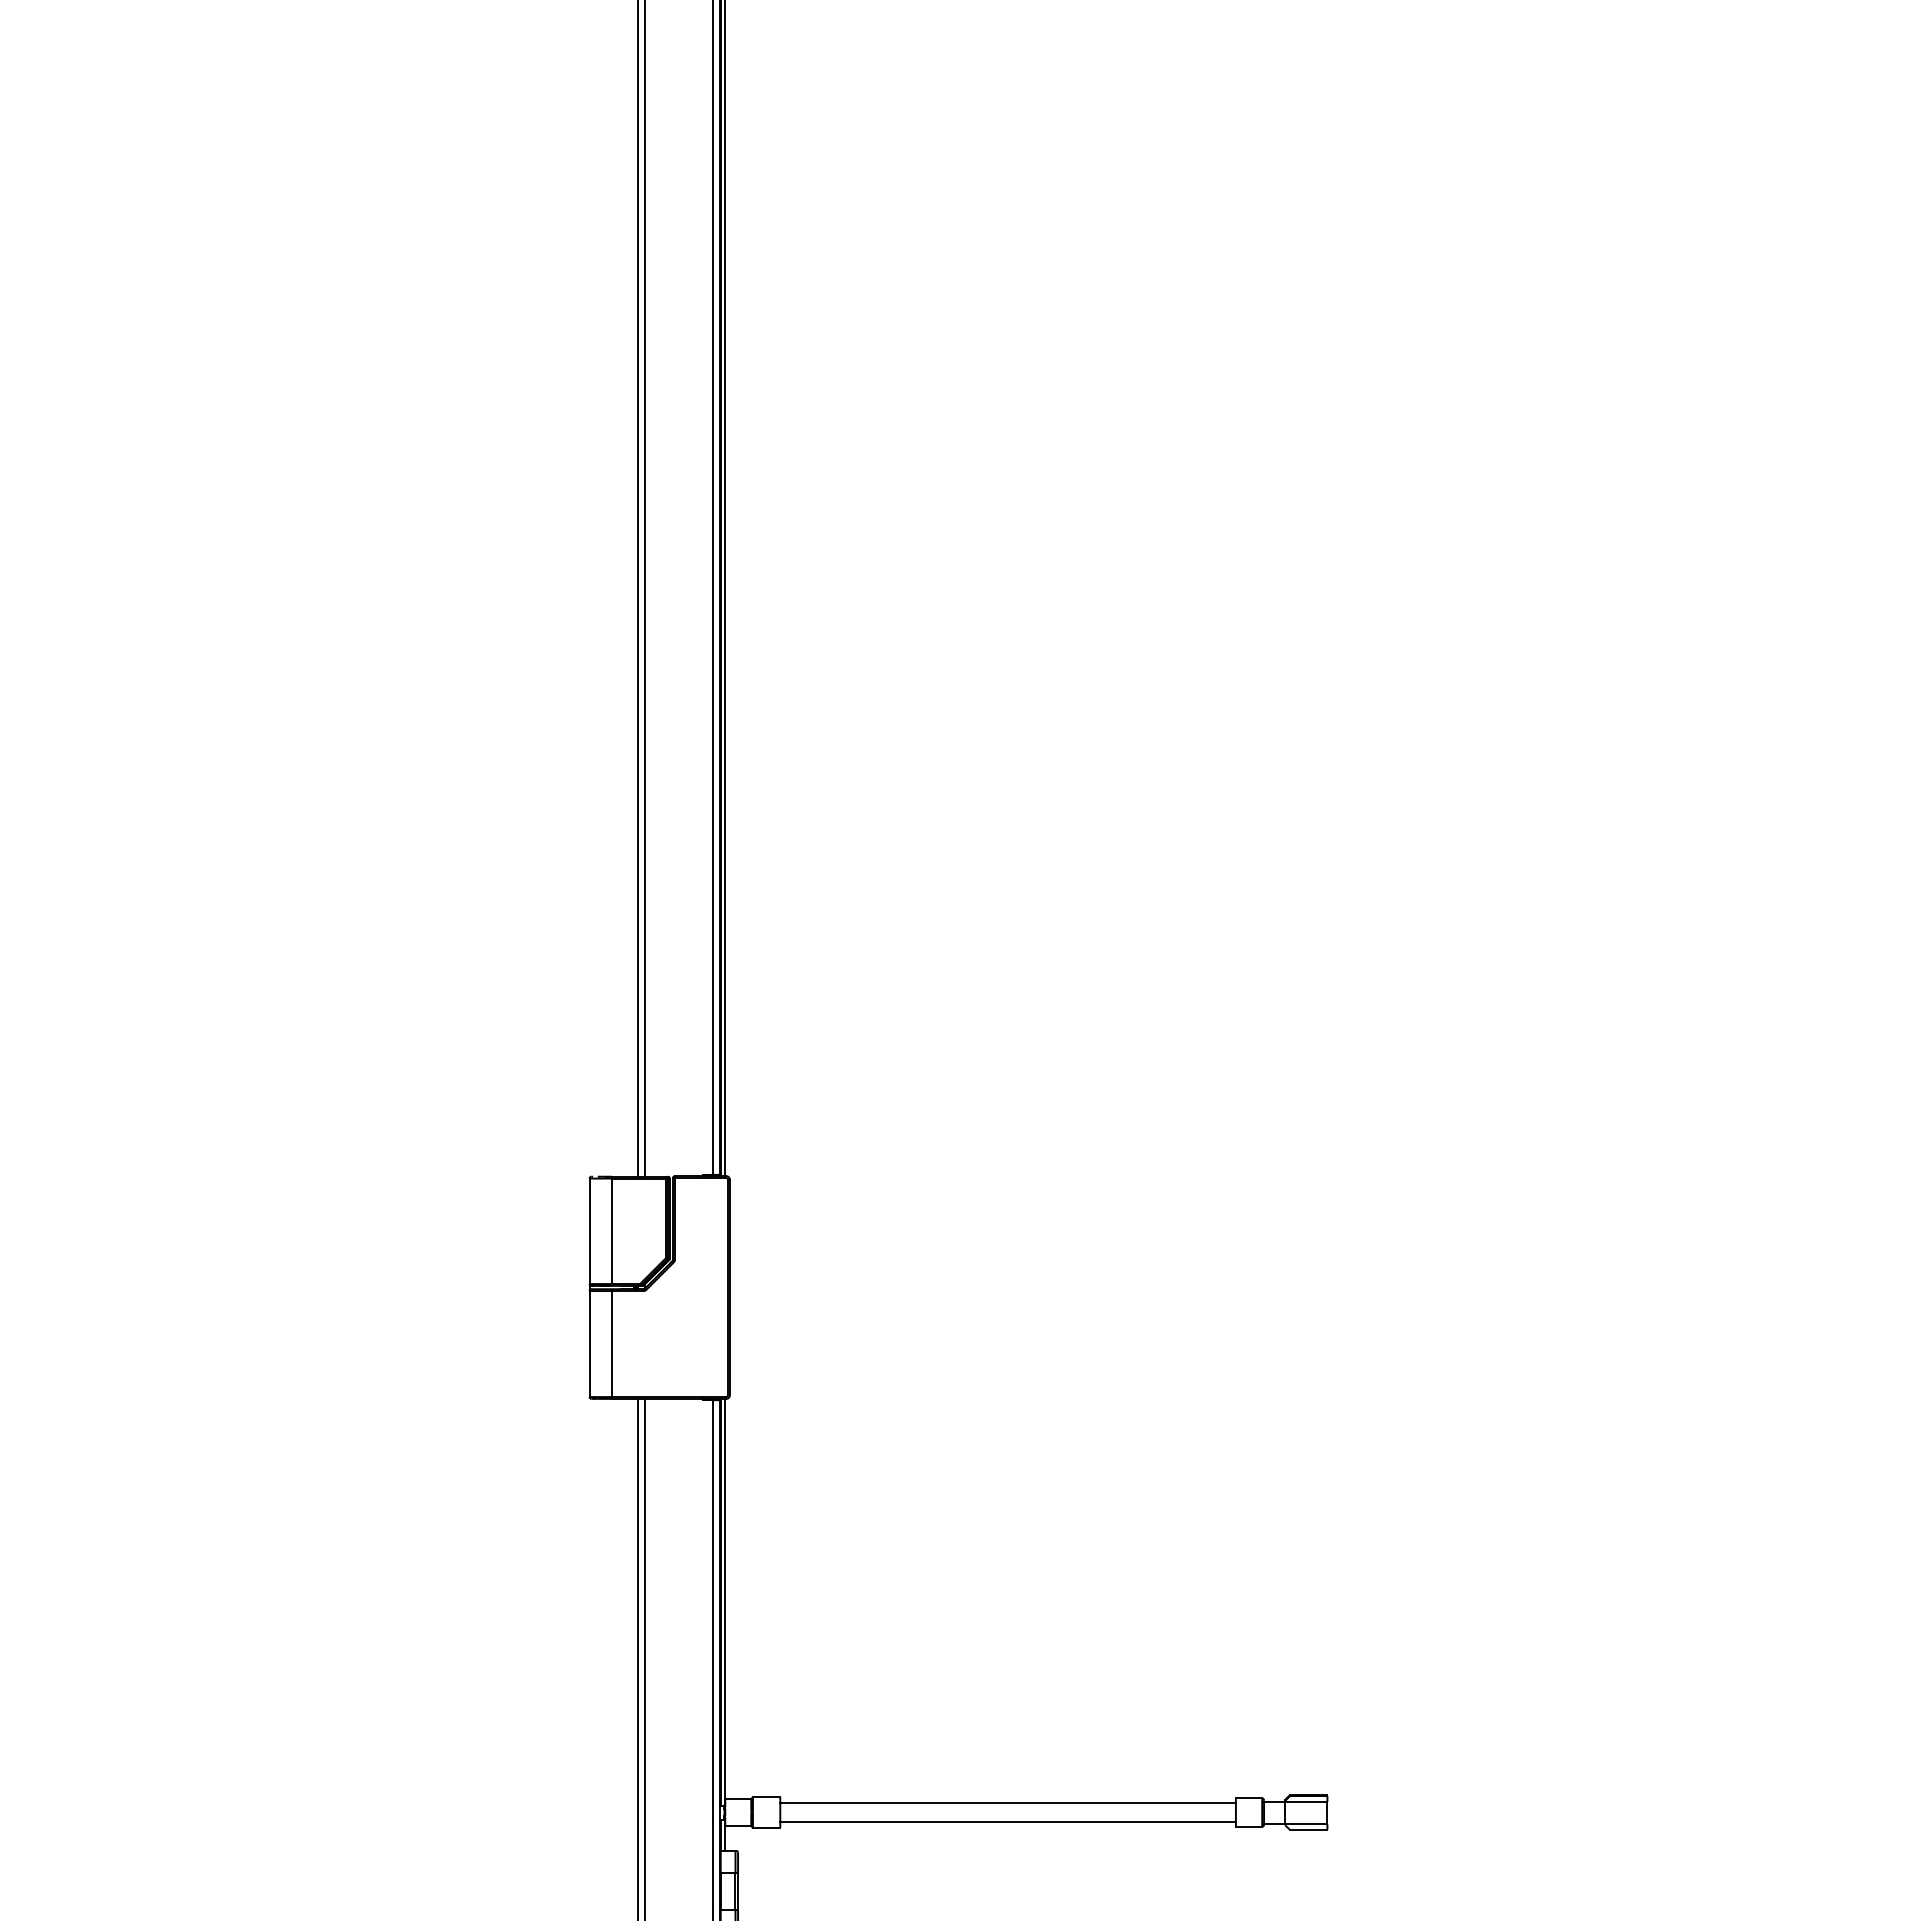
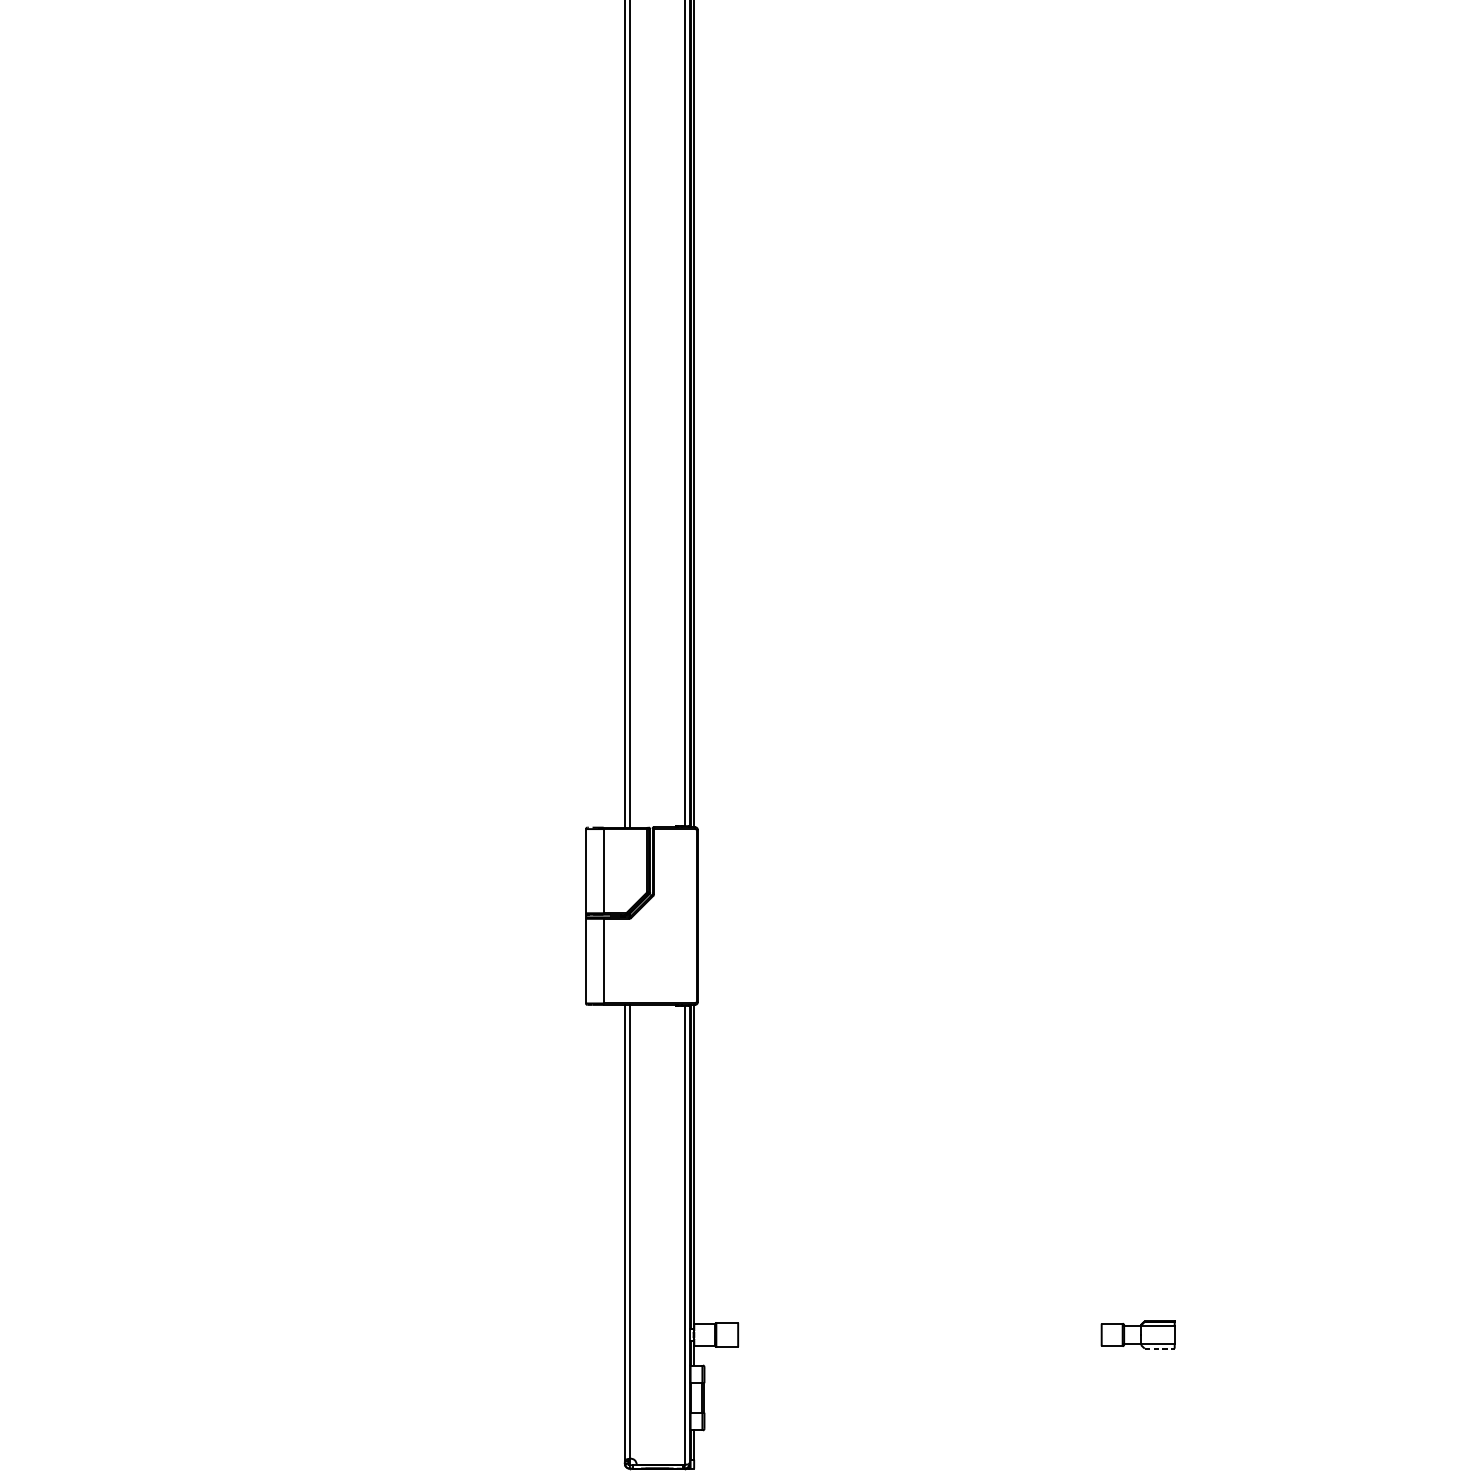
line: (1007, 1803) -> (919, 1327), removed
line: (1007, 1821) -> (919, 1342), removed
line: (1308, 1829) -> (1159, 1348), solid -> dashed

